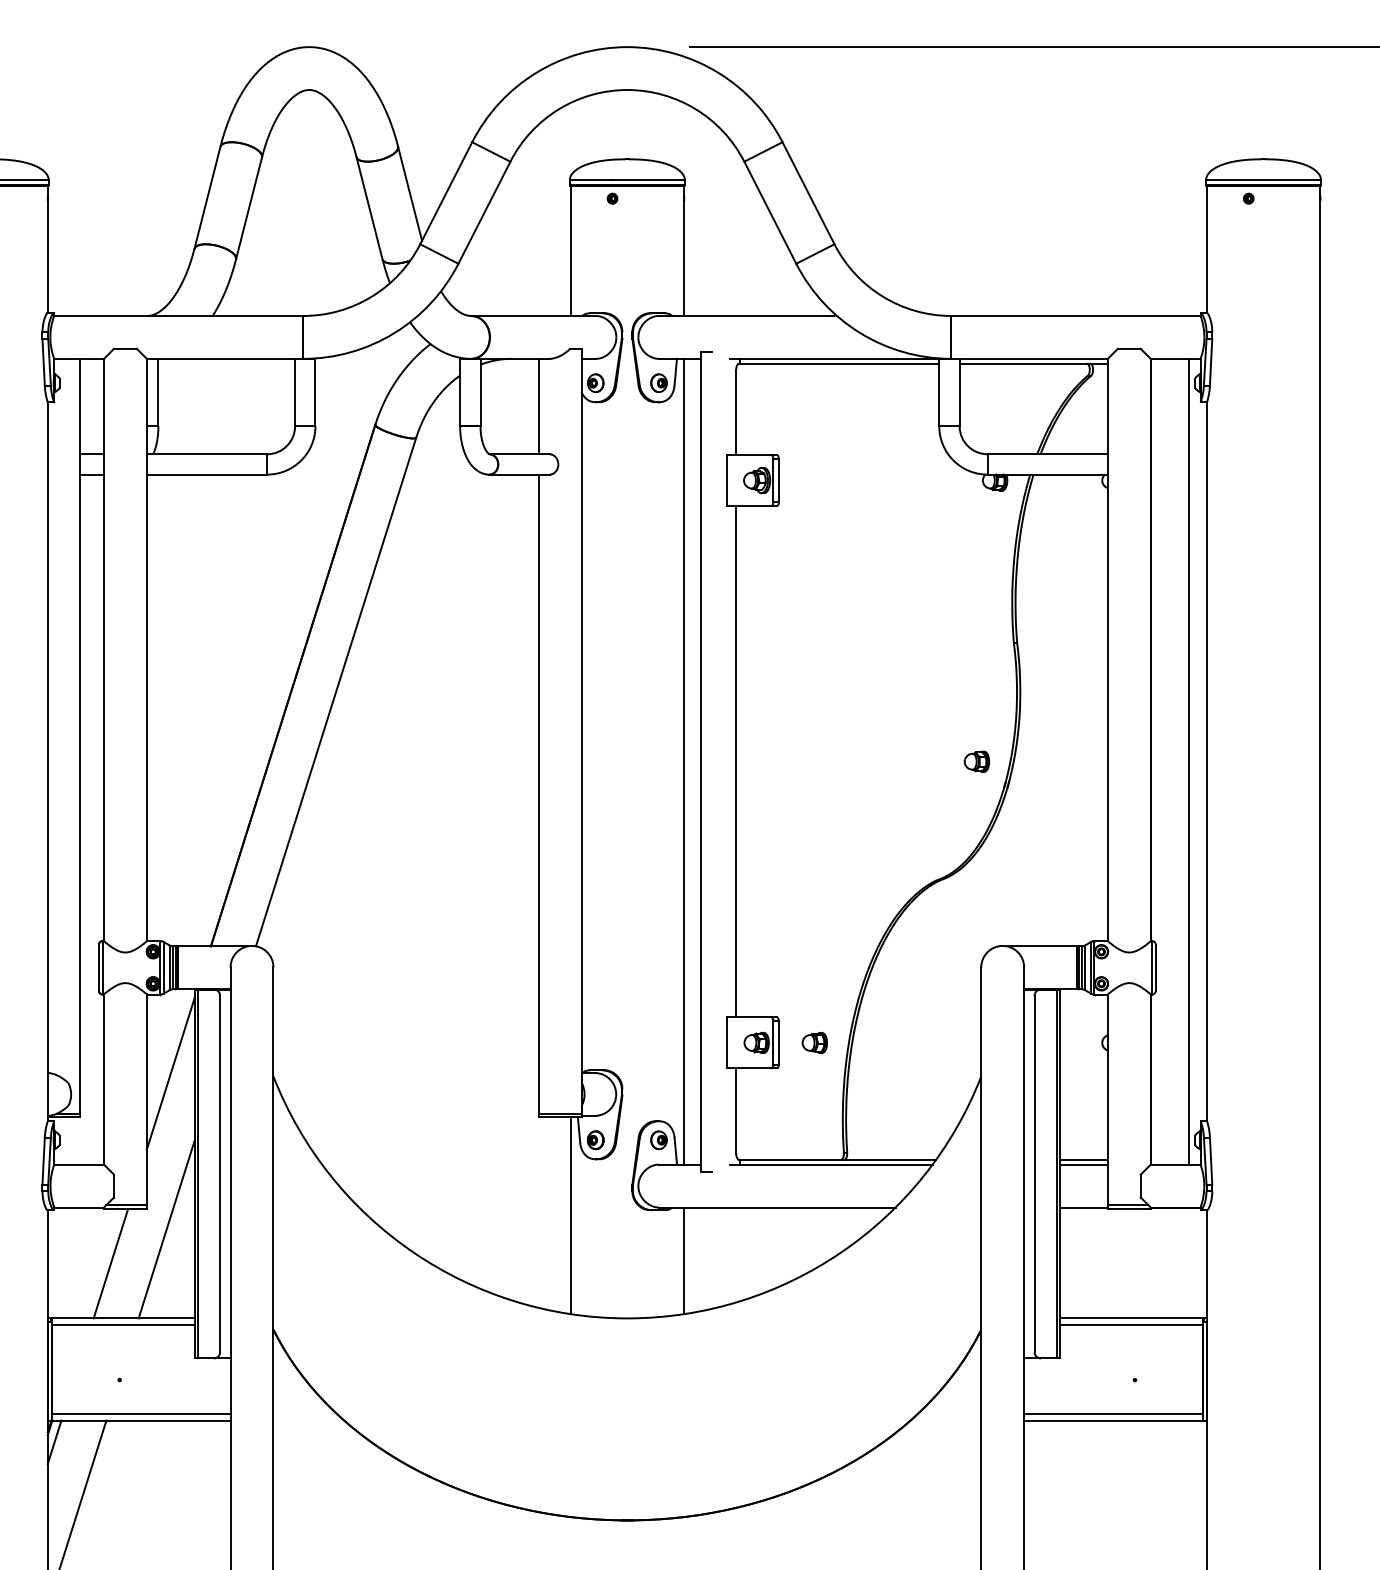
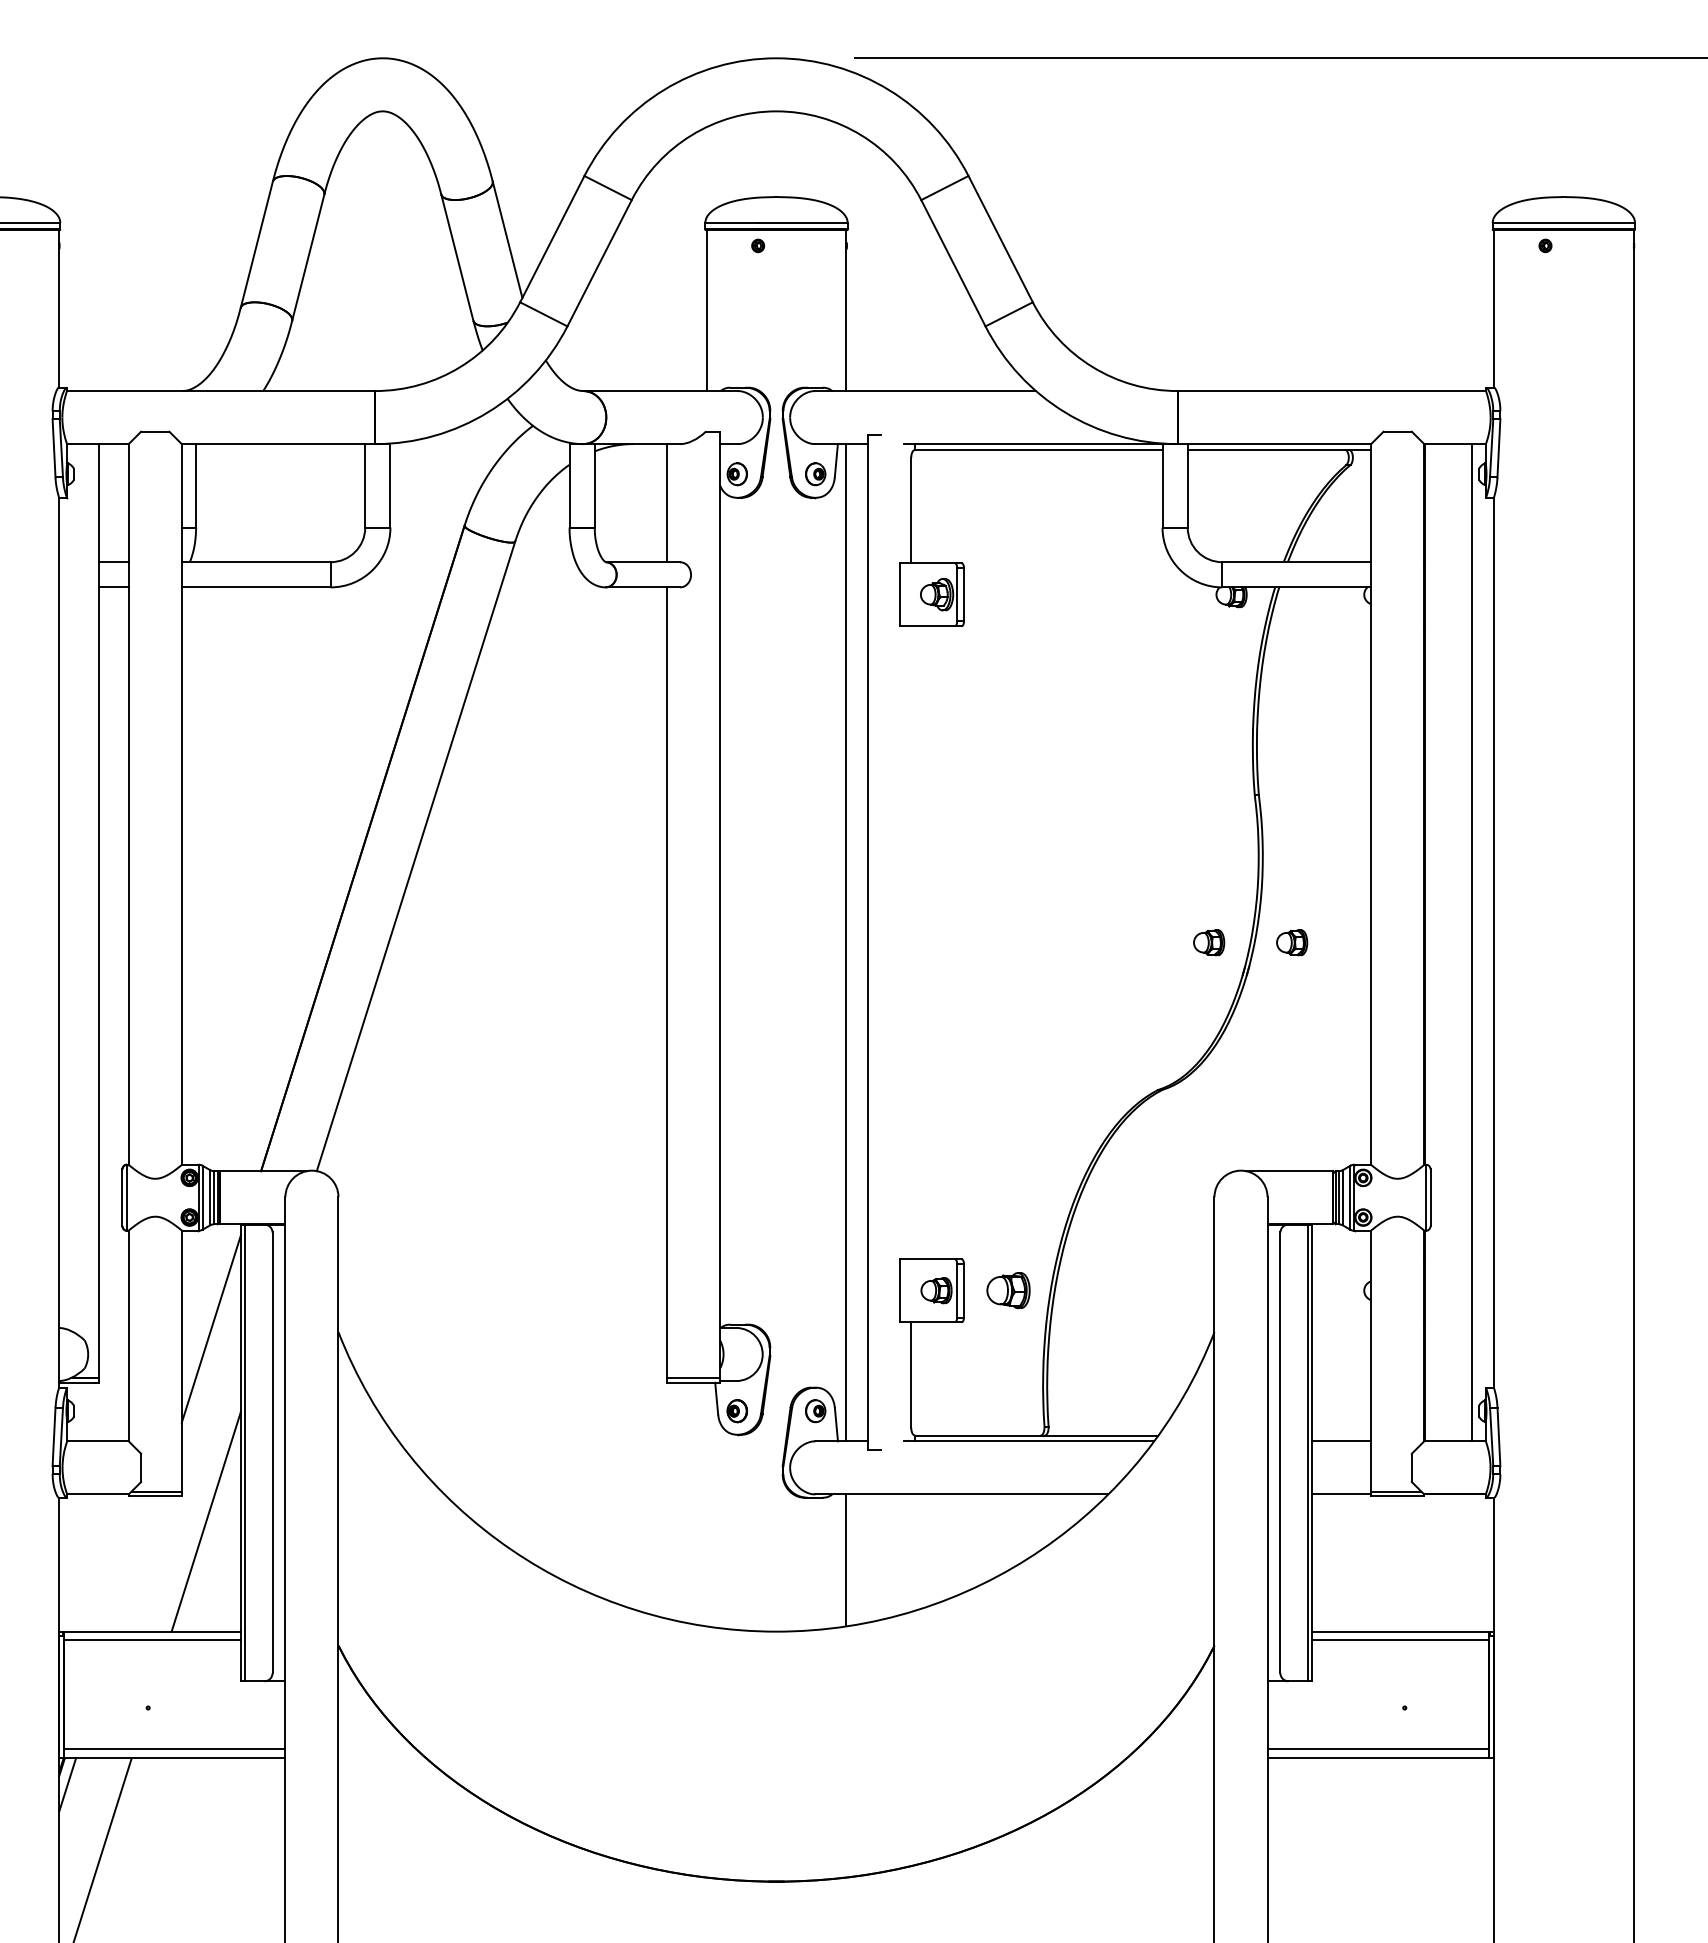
line: (736, 761) -> (911, 942), removed
part: (1044, 761) -> (1292, 942), added
part: (814, 1042) -> (1008, 1290), size x1.4
line: (1083, 1159) -> (1341, 1435), removed
line: (570, 1215) -> (706, 1504), removed
line: (110, 1263) -> (136, 1563), removed

